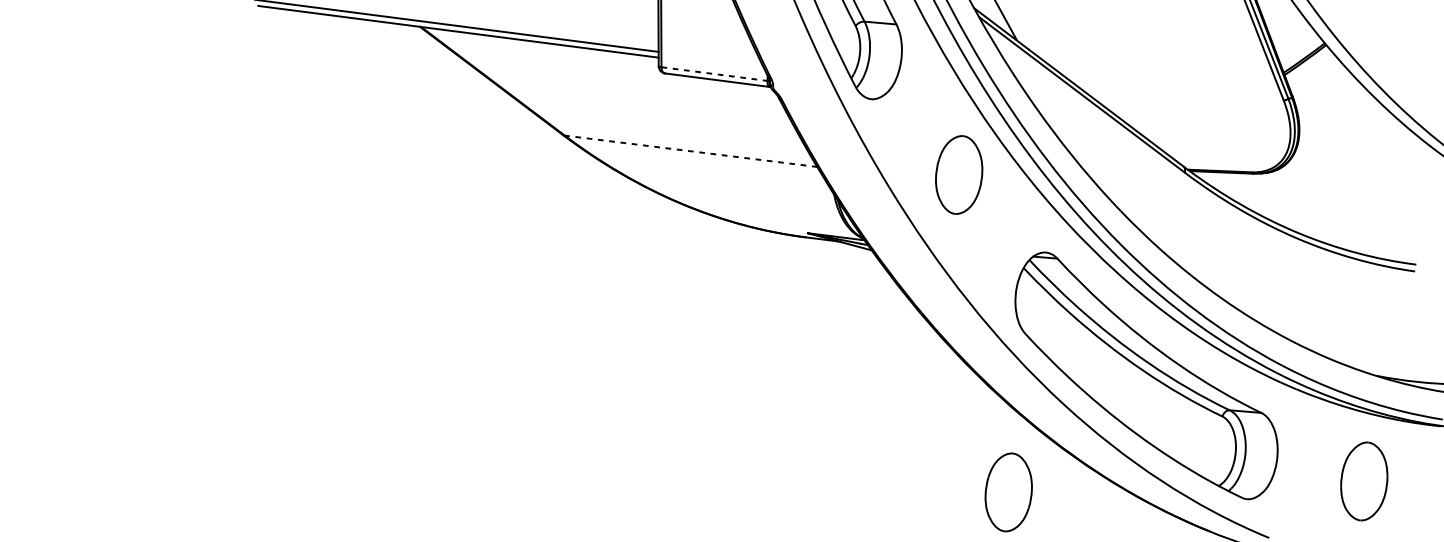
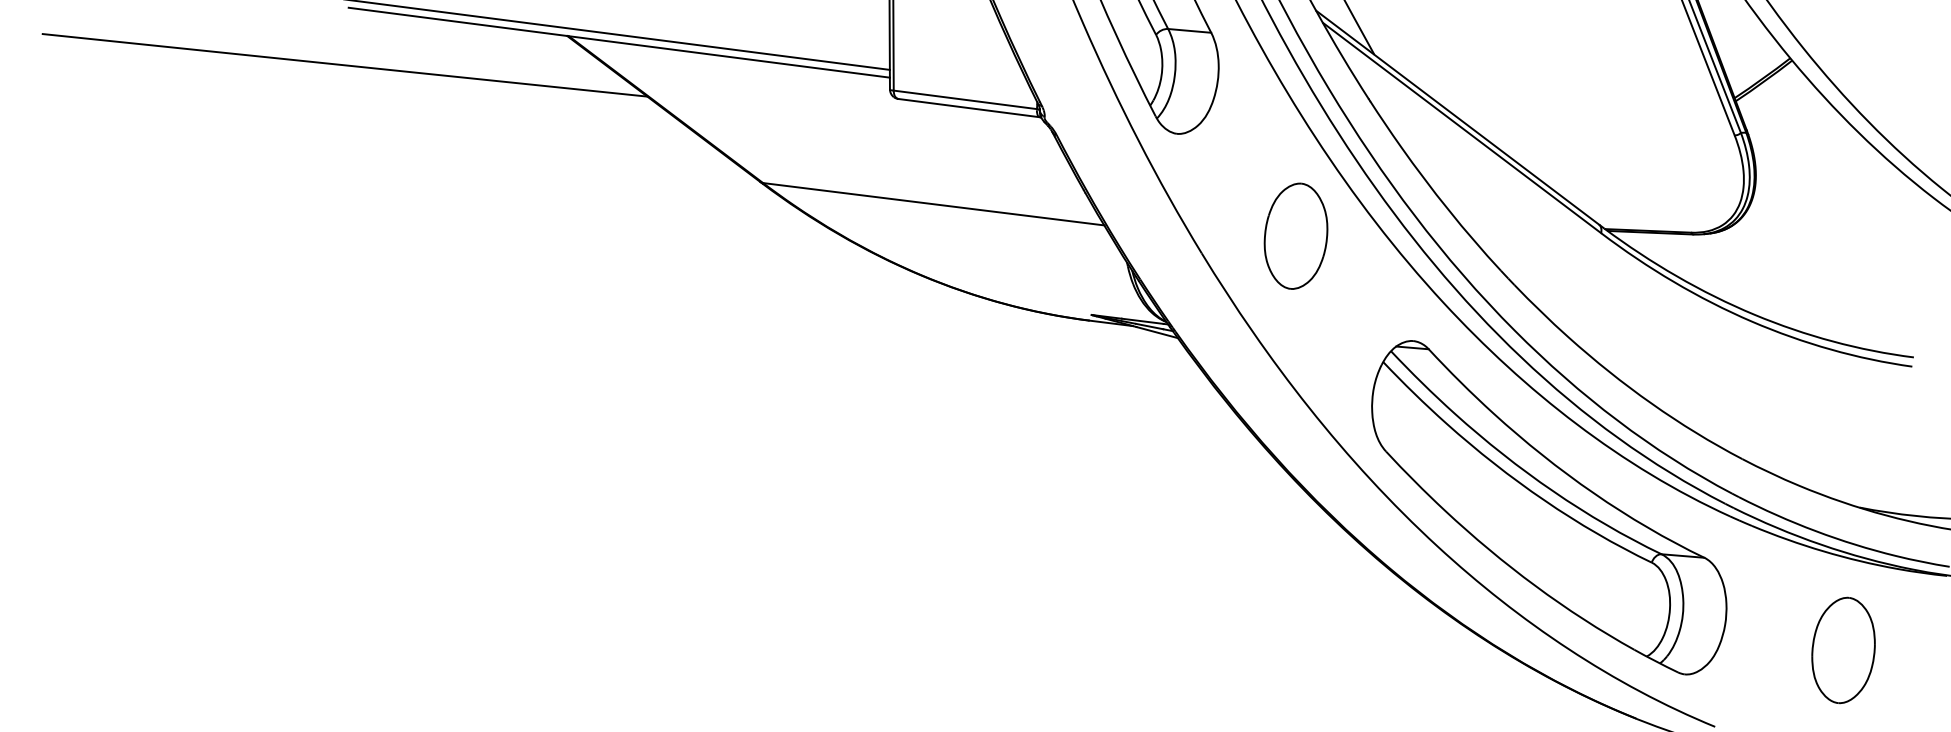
line: (255, 48) -> (344, 65), added
line: (714, 73) -> (965, 99), dashed -> solid
line: (690, 151) -> (933, 204), dashed -> solid
part: (1008, 491) -> (1362, 664), removed

